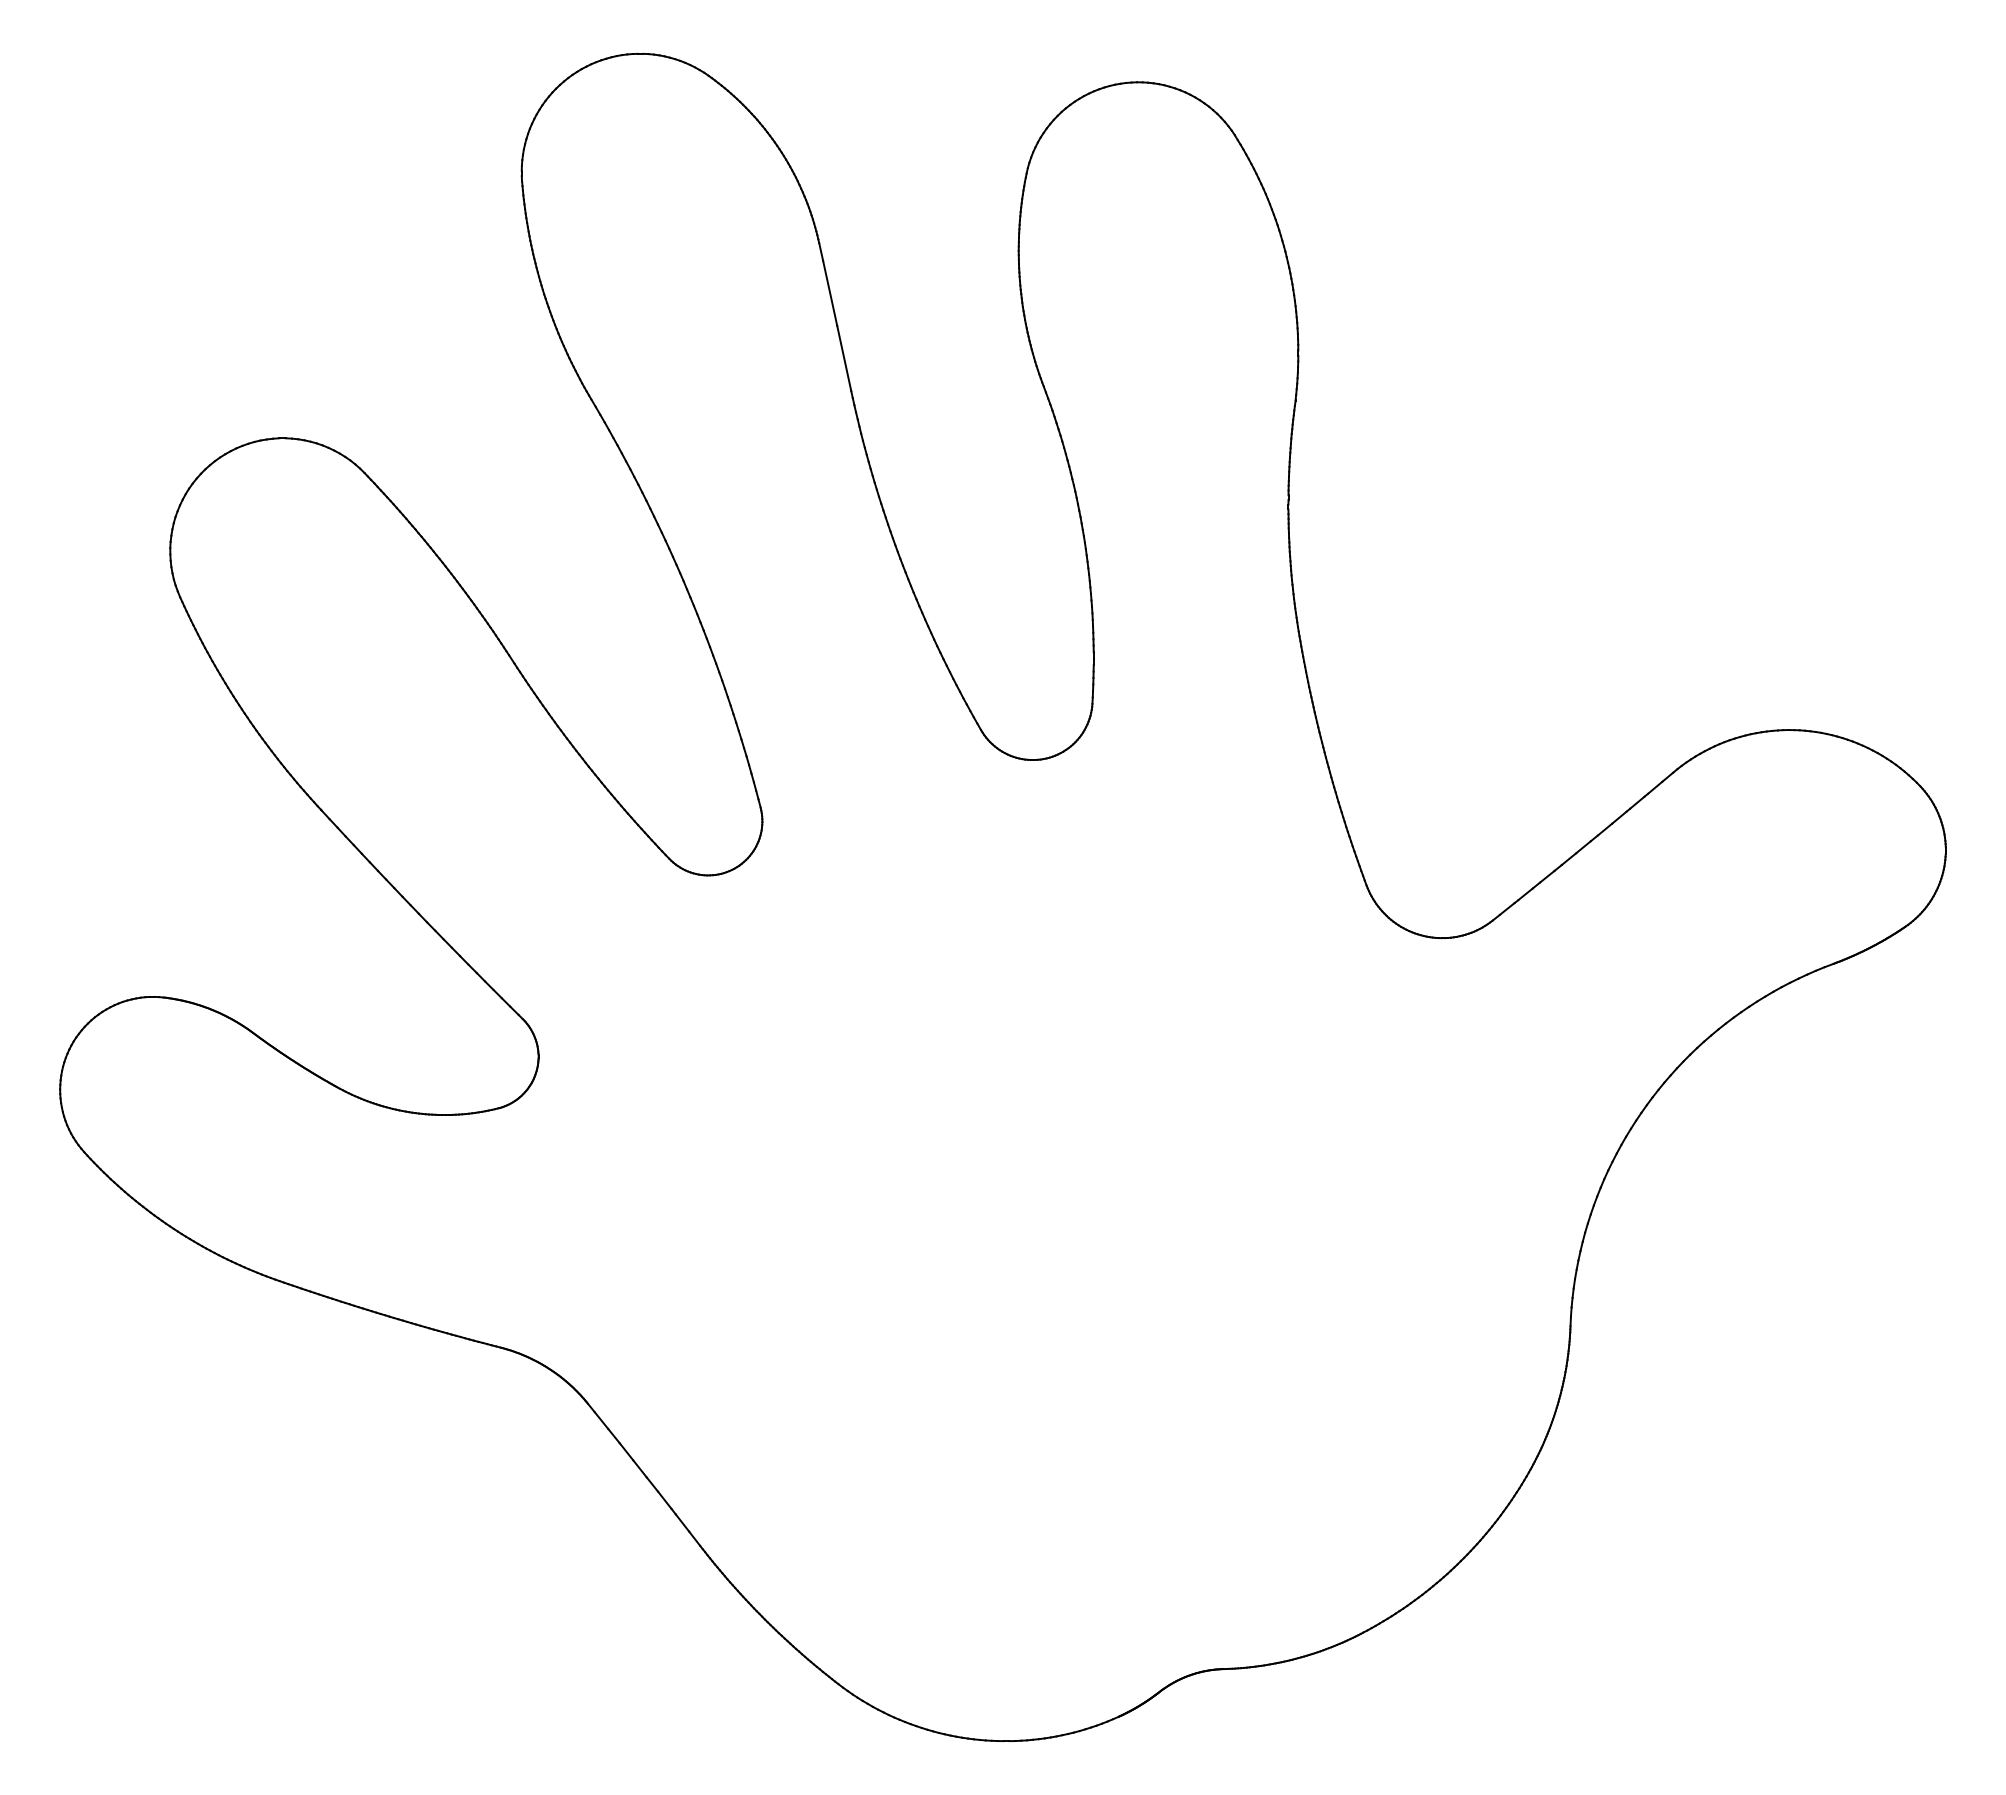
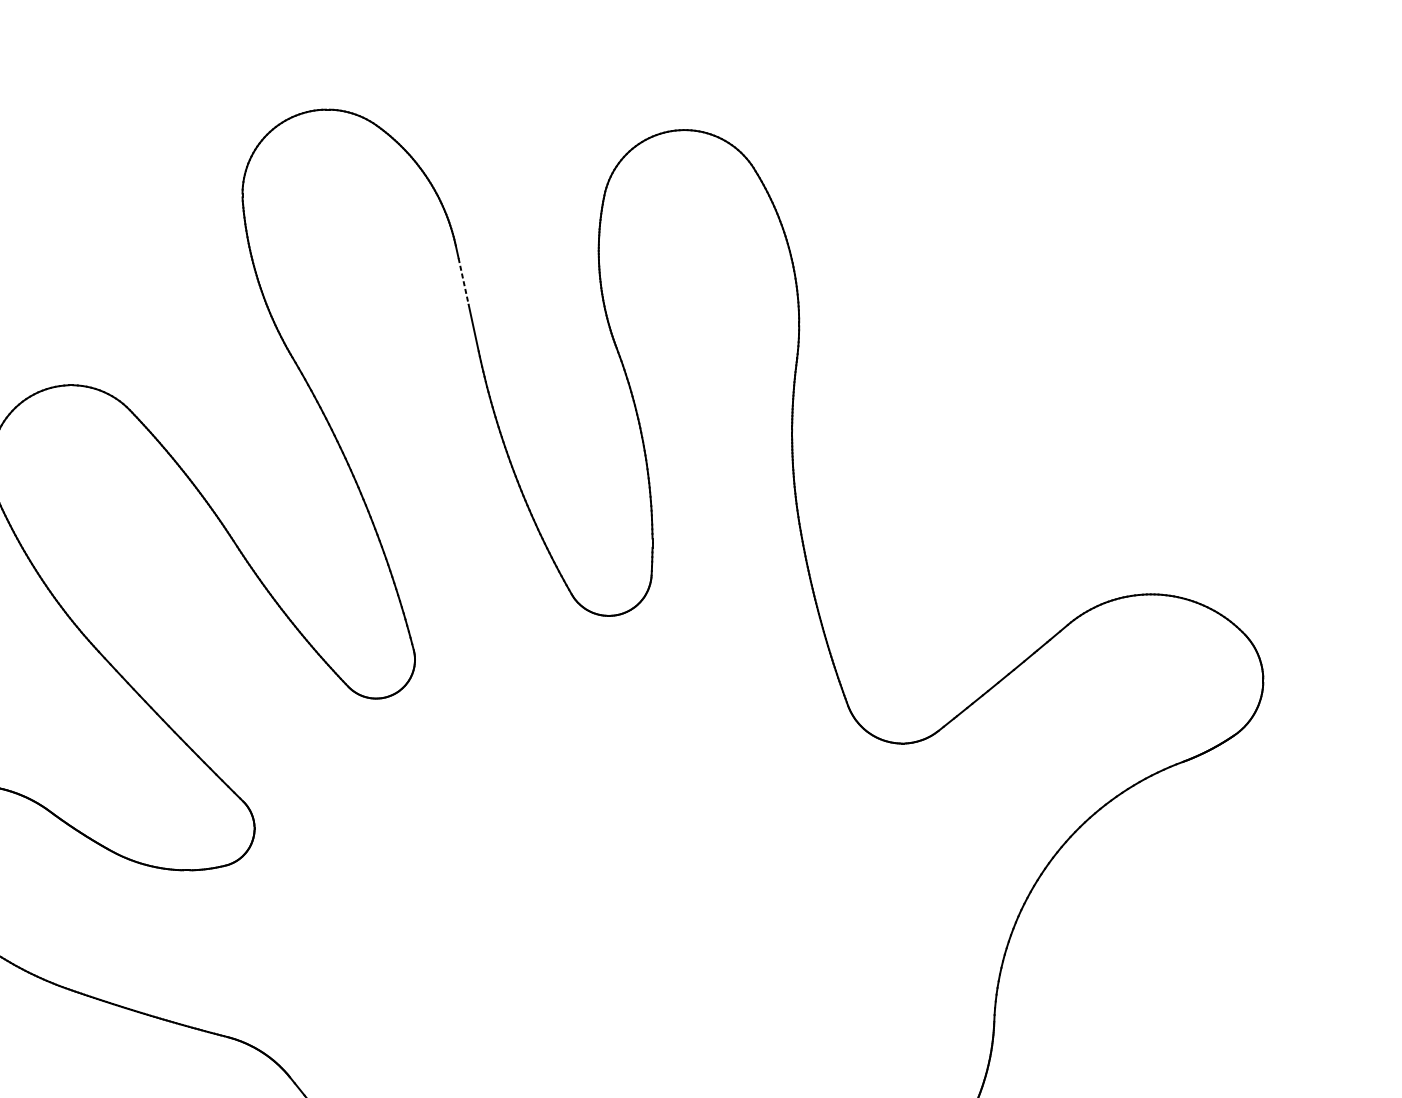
line: (830, 293) -> (463, 281), solid -> dashed

